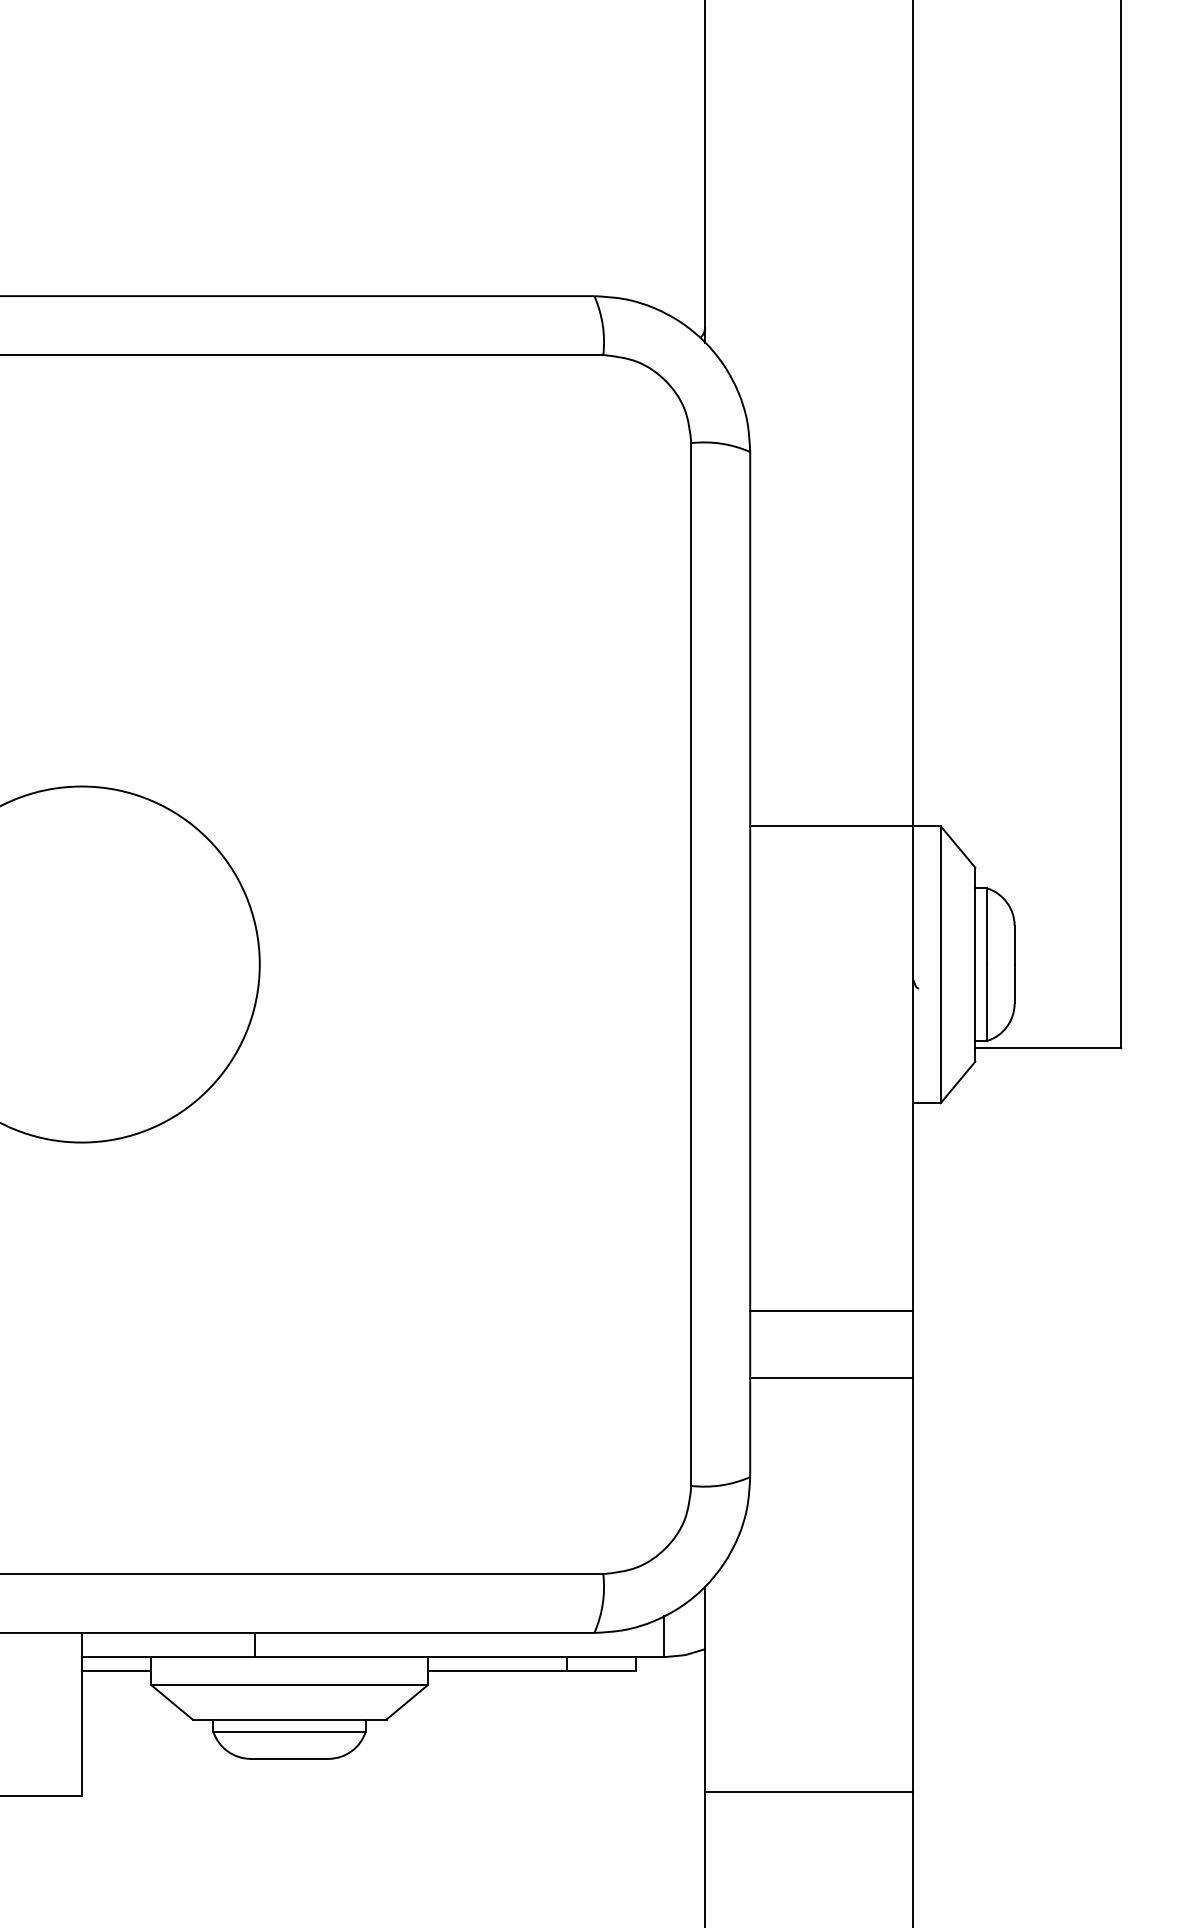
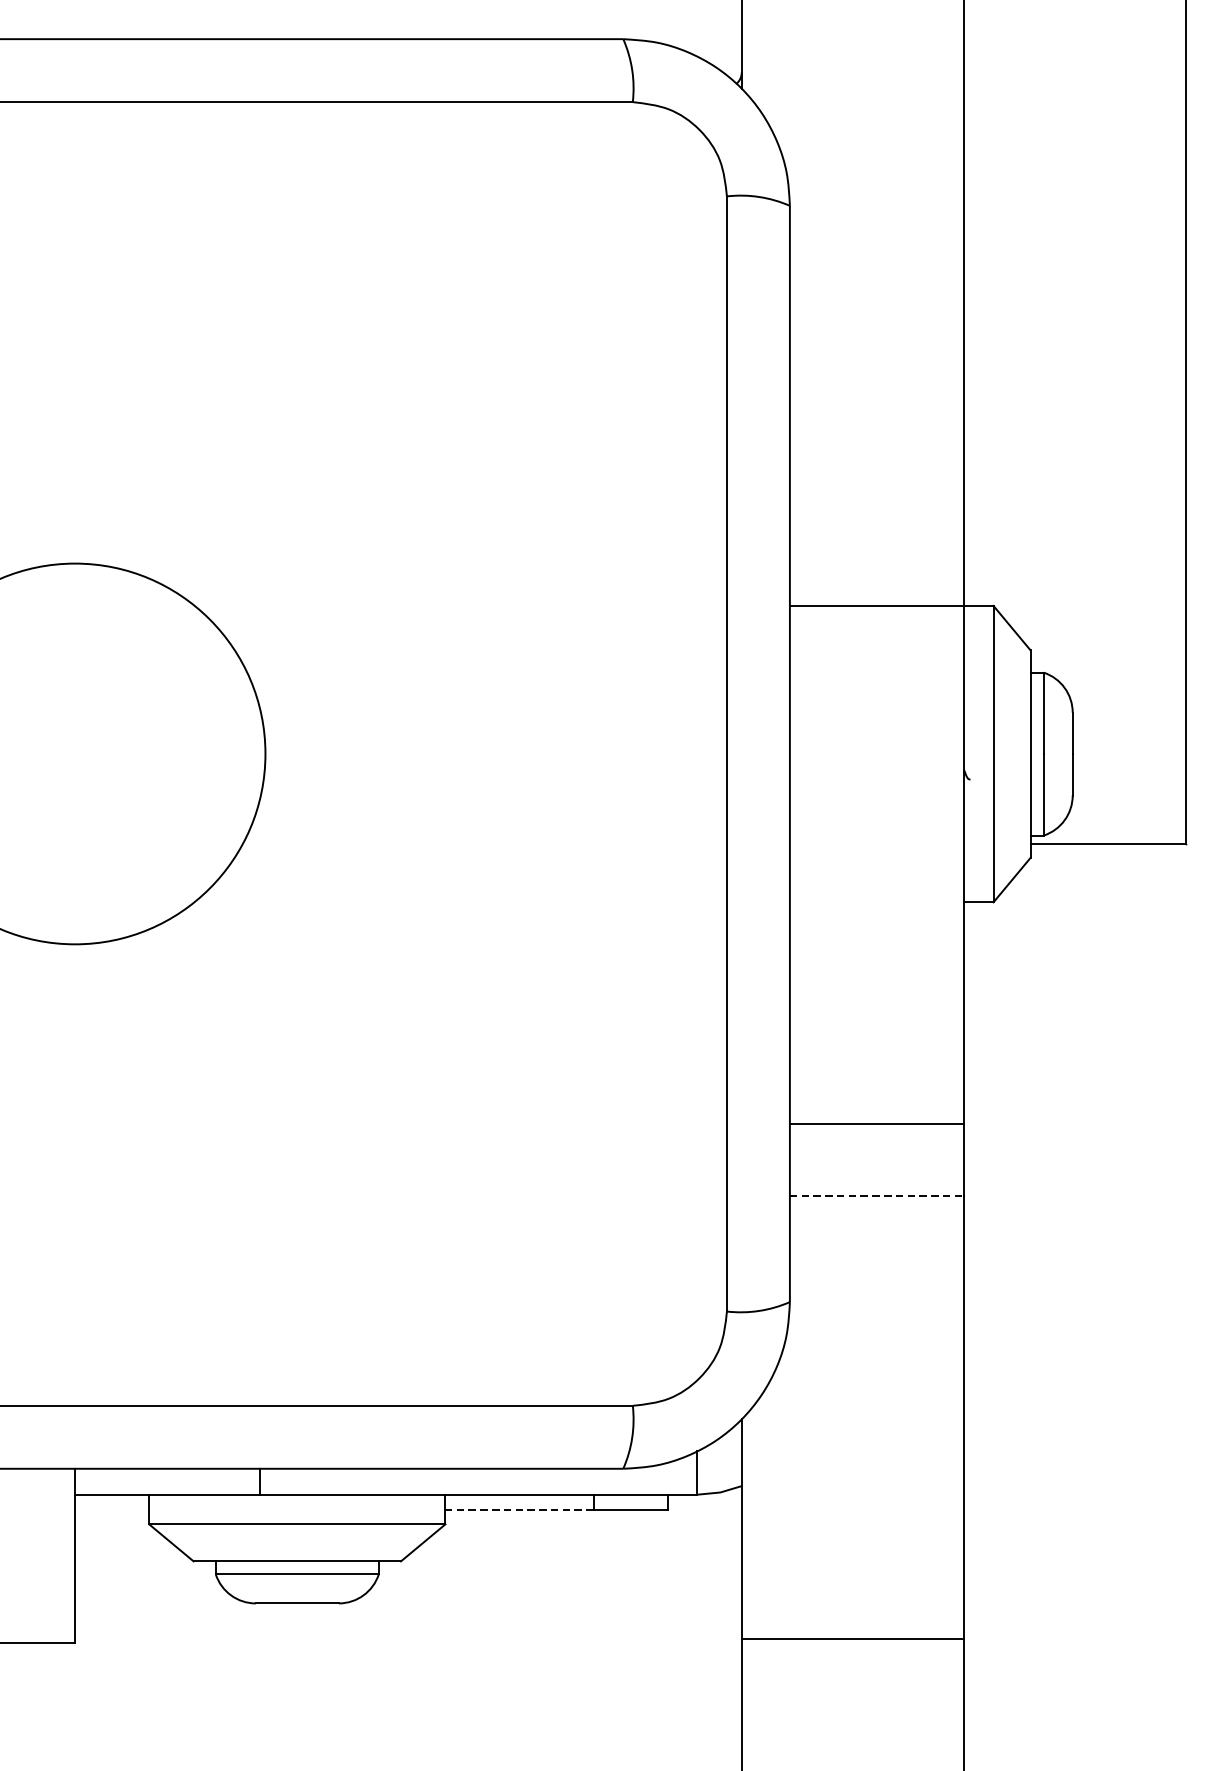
line: (832, 1377) -> (877, 1195), solid -> dashed
line: (116, 1671) -> (112, 1509), removed
line: (496, 1671) -> (518, 1509), solid -> dashed

